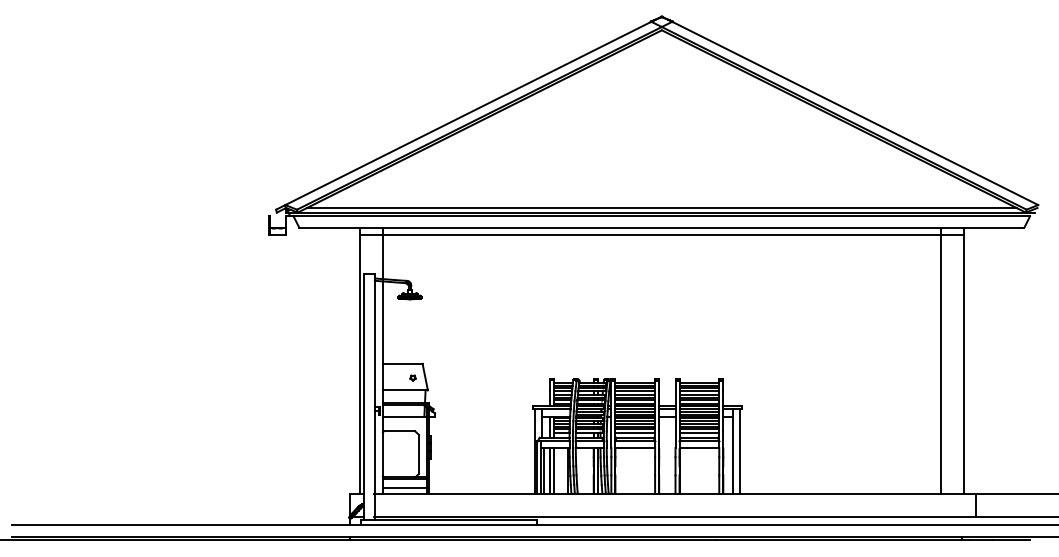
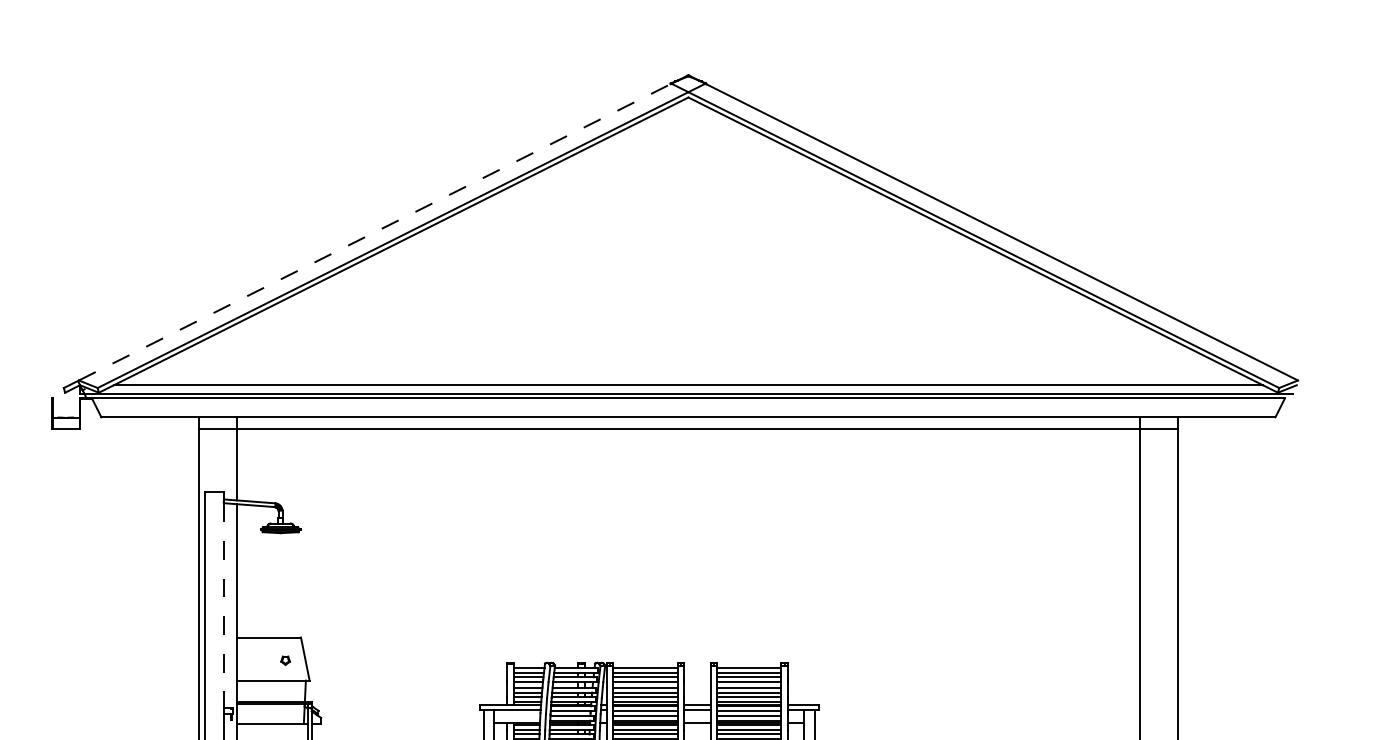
line: (468, 113) -> (375, 232), solid -> dashed
line: (375, 344) -> (224, 606), solid -> dashed

